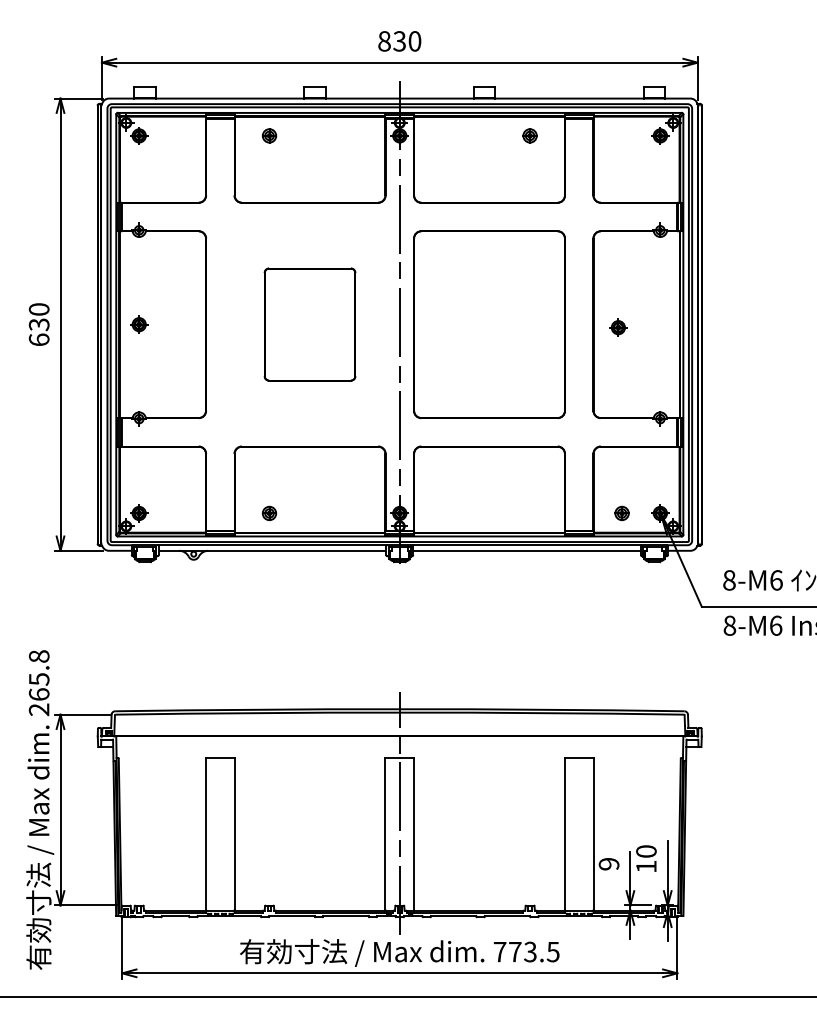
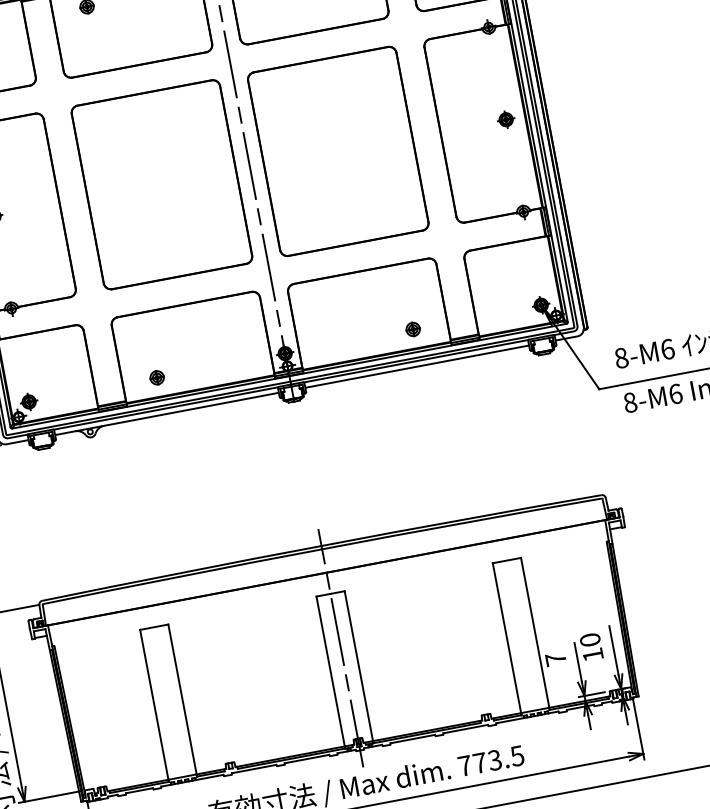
part: (309, 324) -> (161, 184), size x1.67
part: (618, 327) -> (506, 119), moved
part: (621, 513) -> (412, 329), moved
text: (608, 863) -> (555, 658), 9 -> 7

